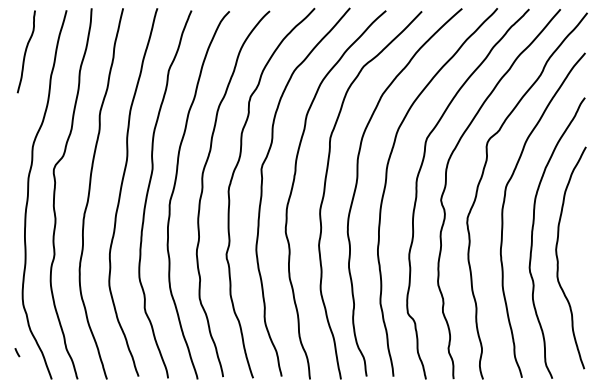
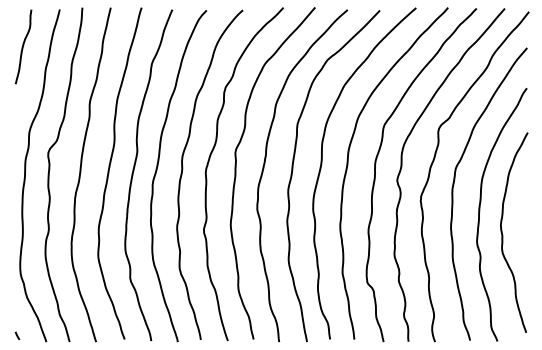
line: (17, 352) -> (17, 335), moved

